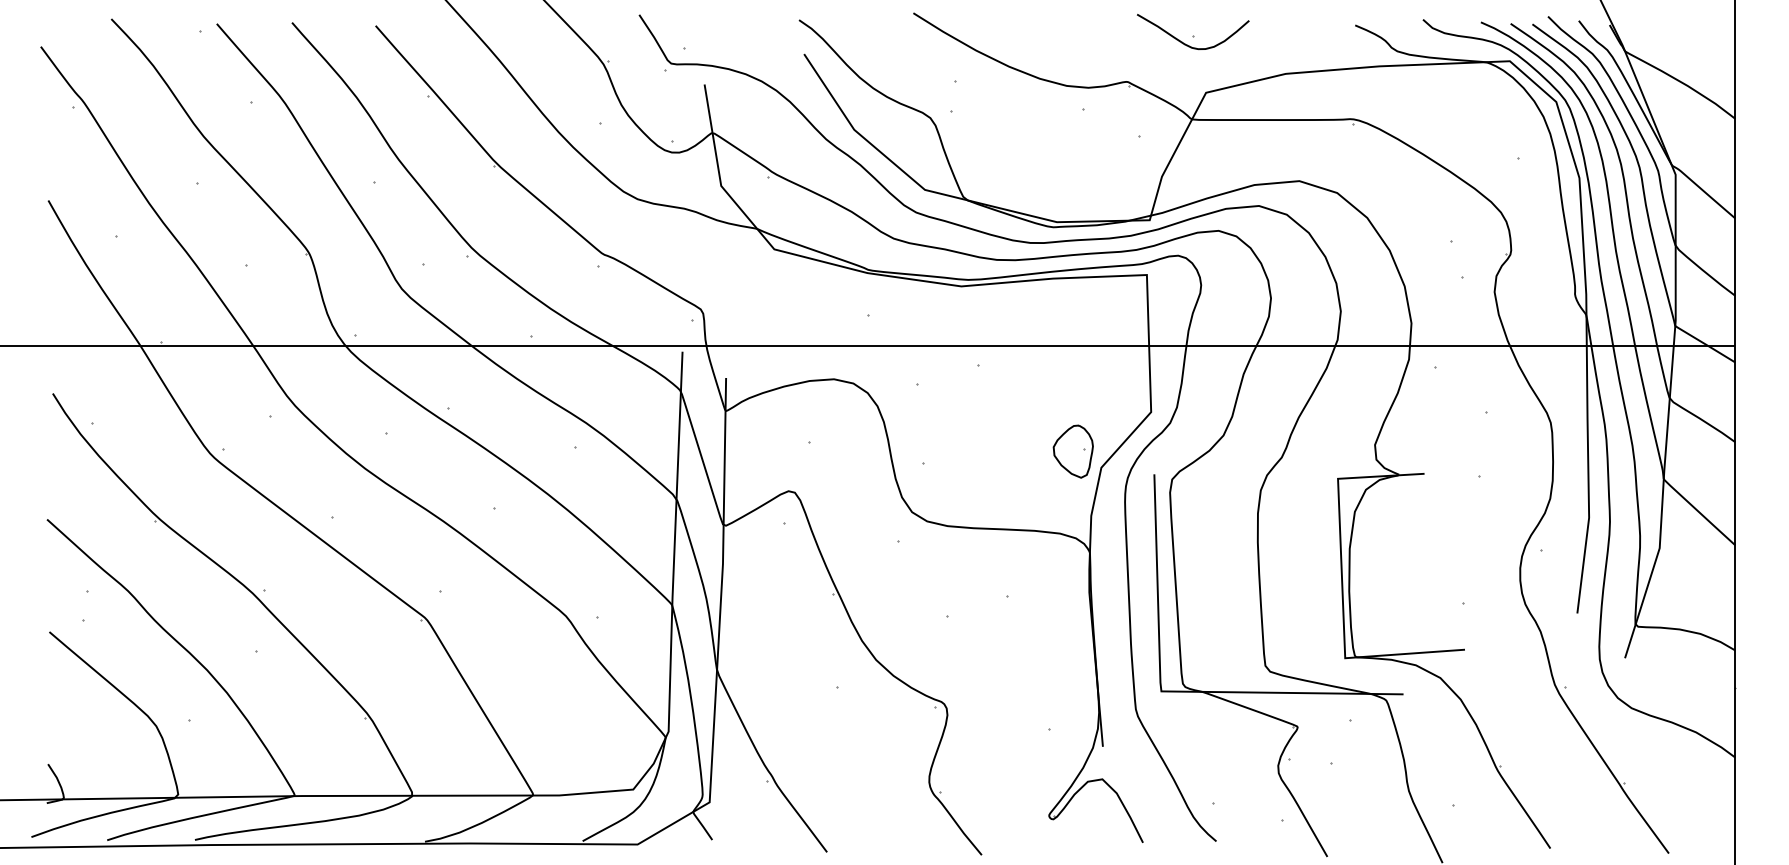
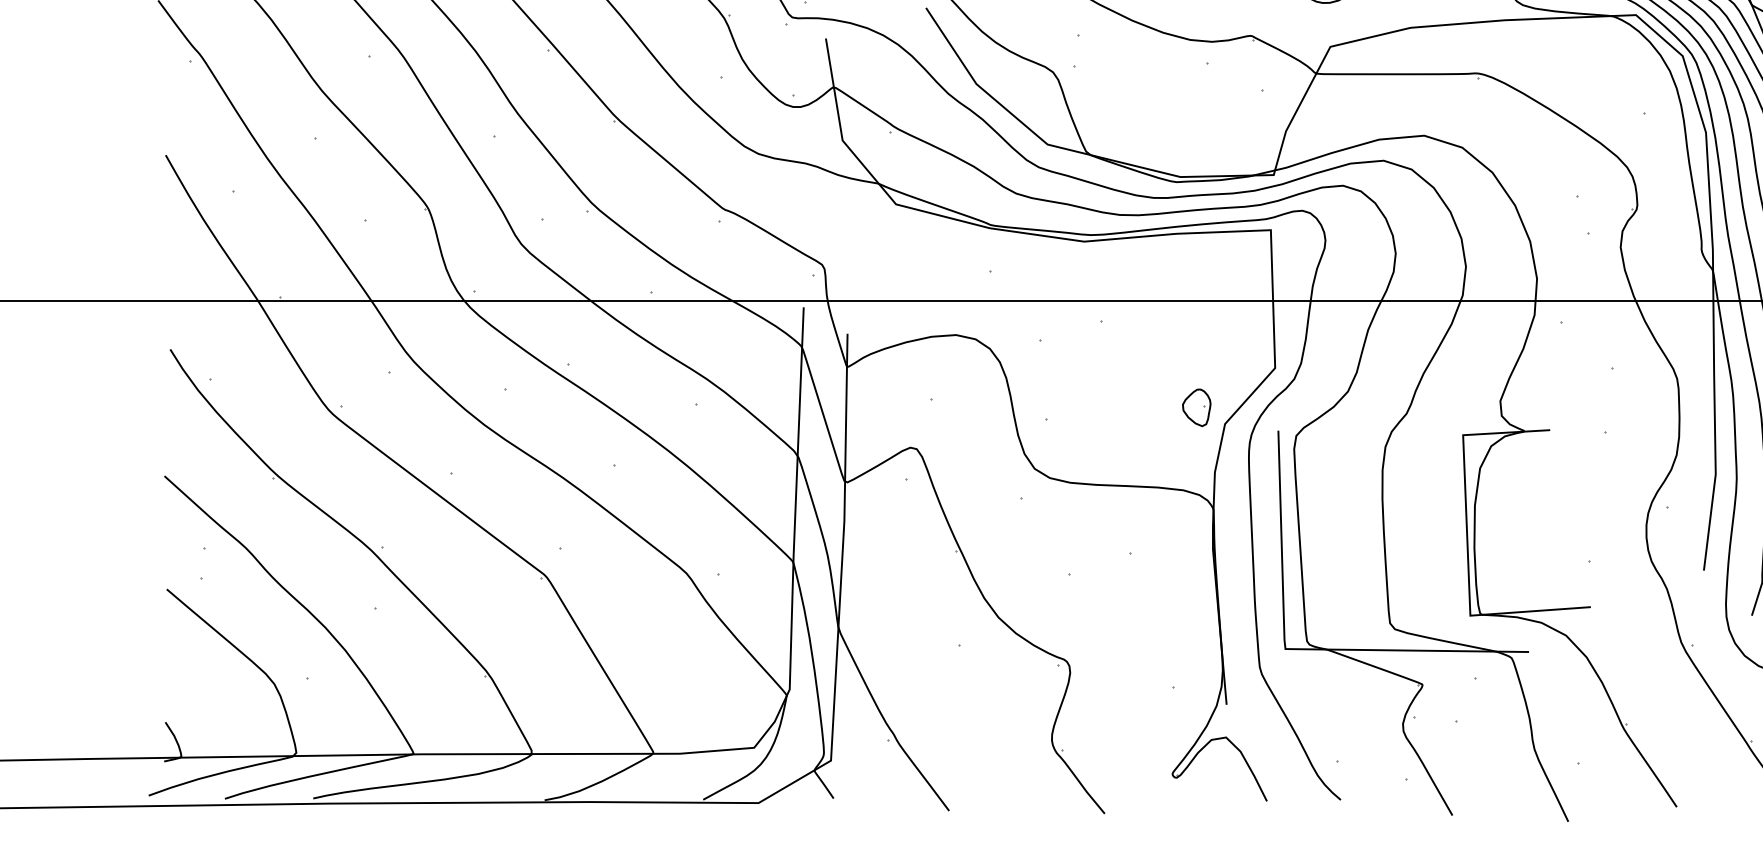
part: (1072, 451) -> (1196, 407), size x0.7

